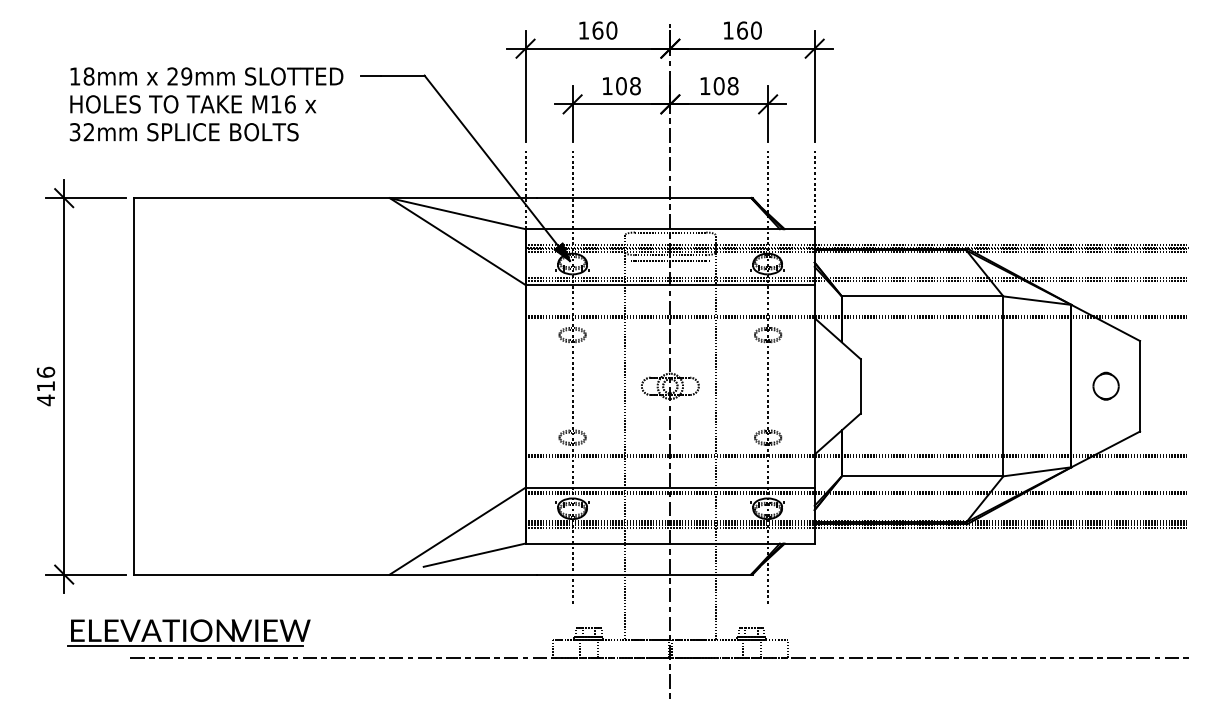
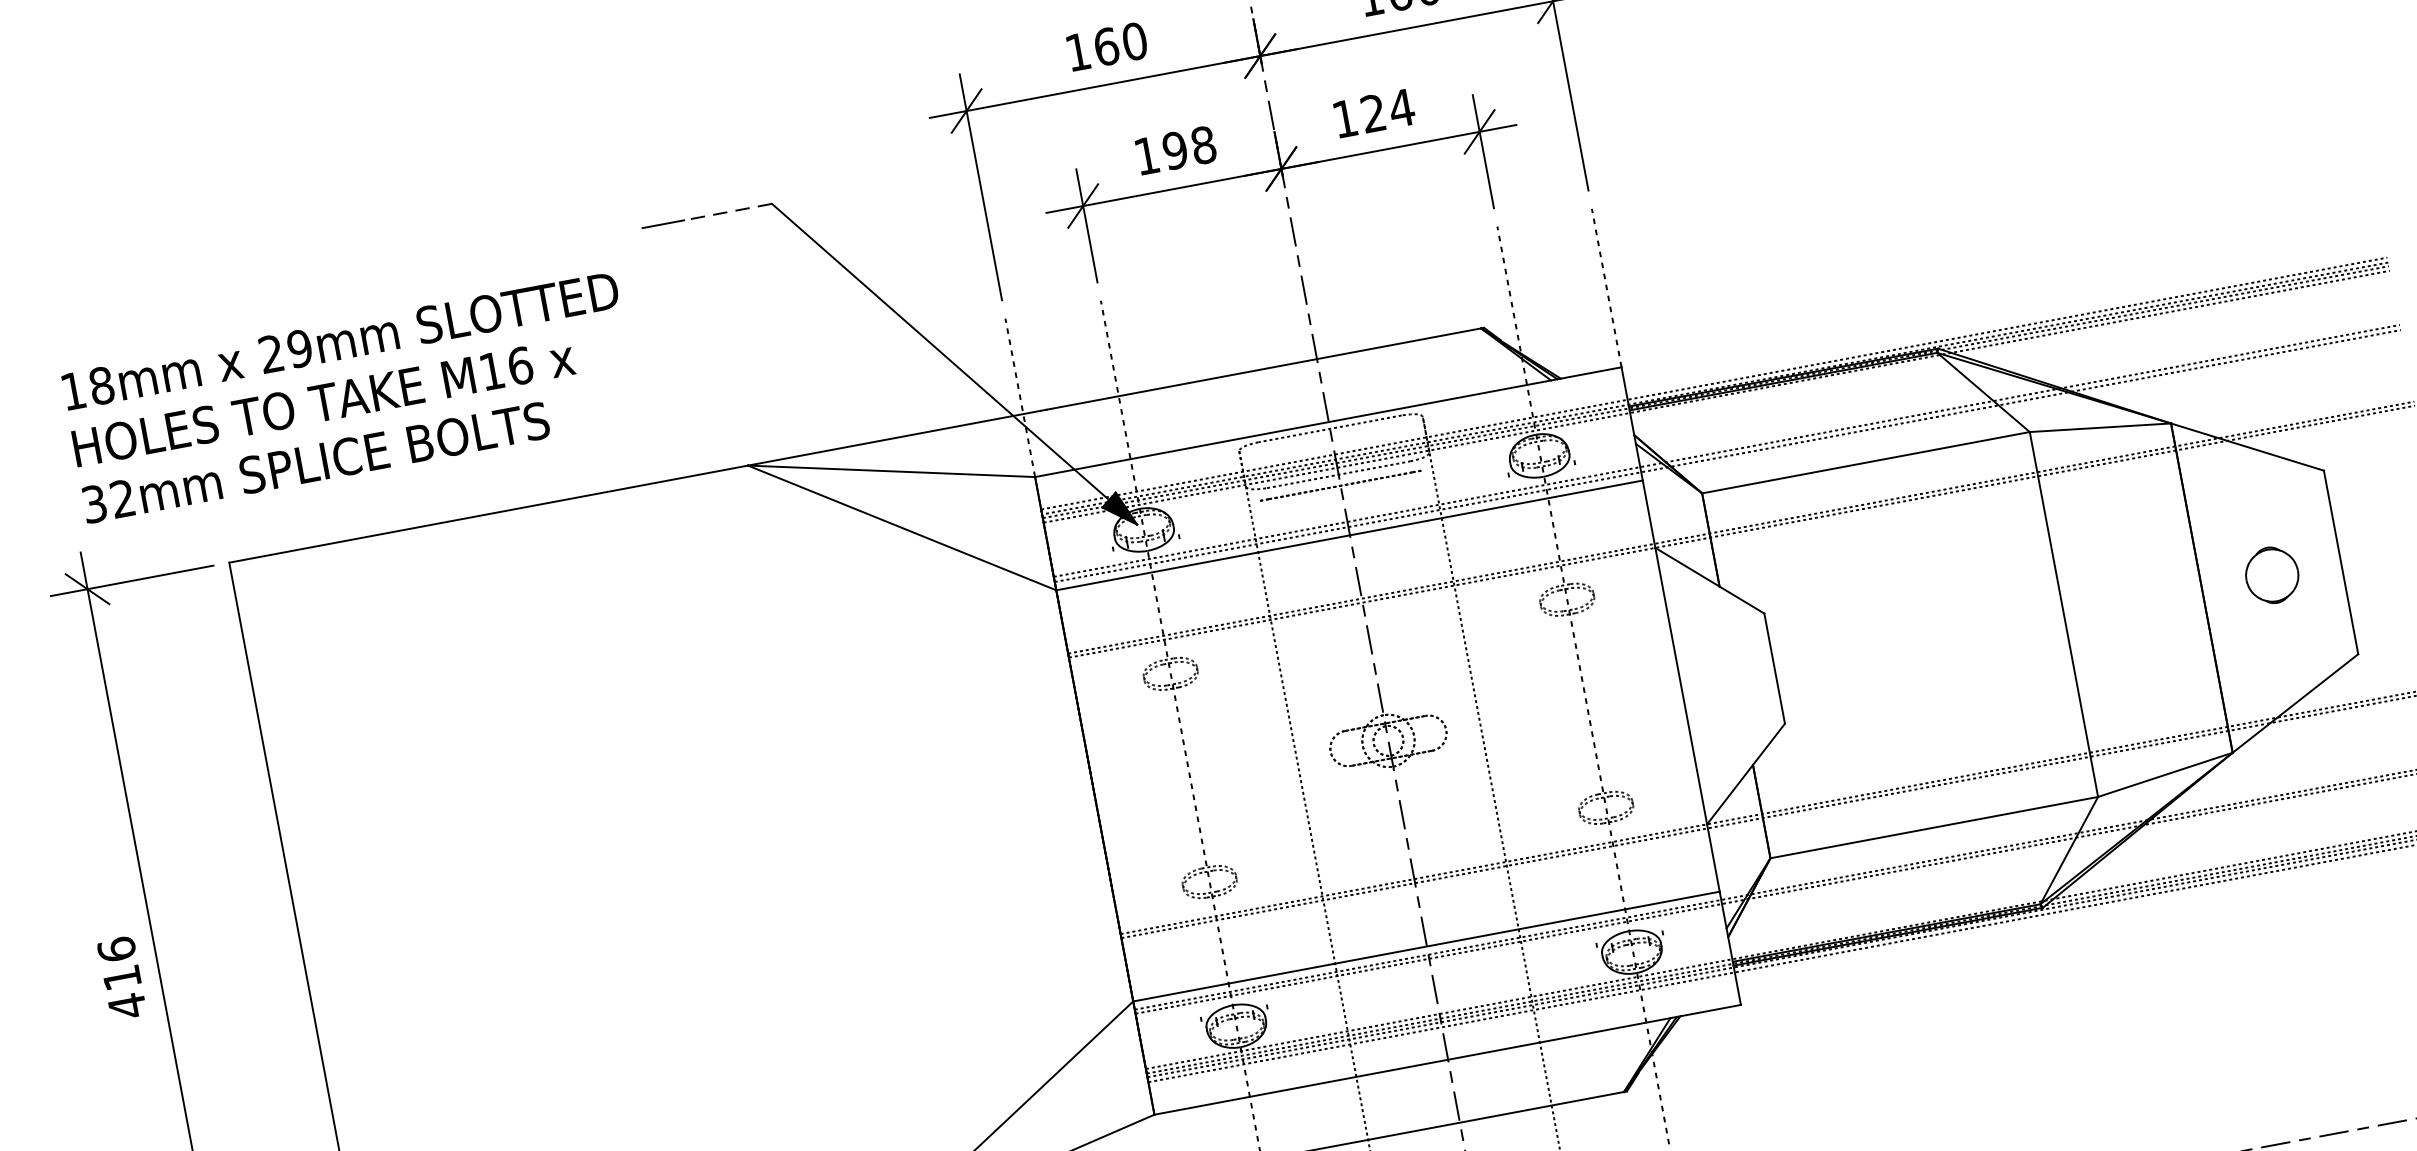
line: (402, 75) -> (727, 212), solid -> dashed
text: (621, 86) -> (1175, 151), 108 -> 198
text: (725, 86) -> (1386, 111), 108 -> 124
text: (206, 104) -> (350, 398), moved

